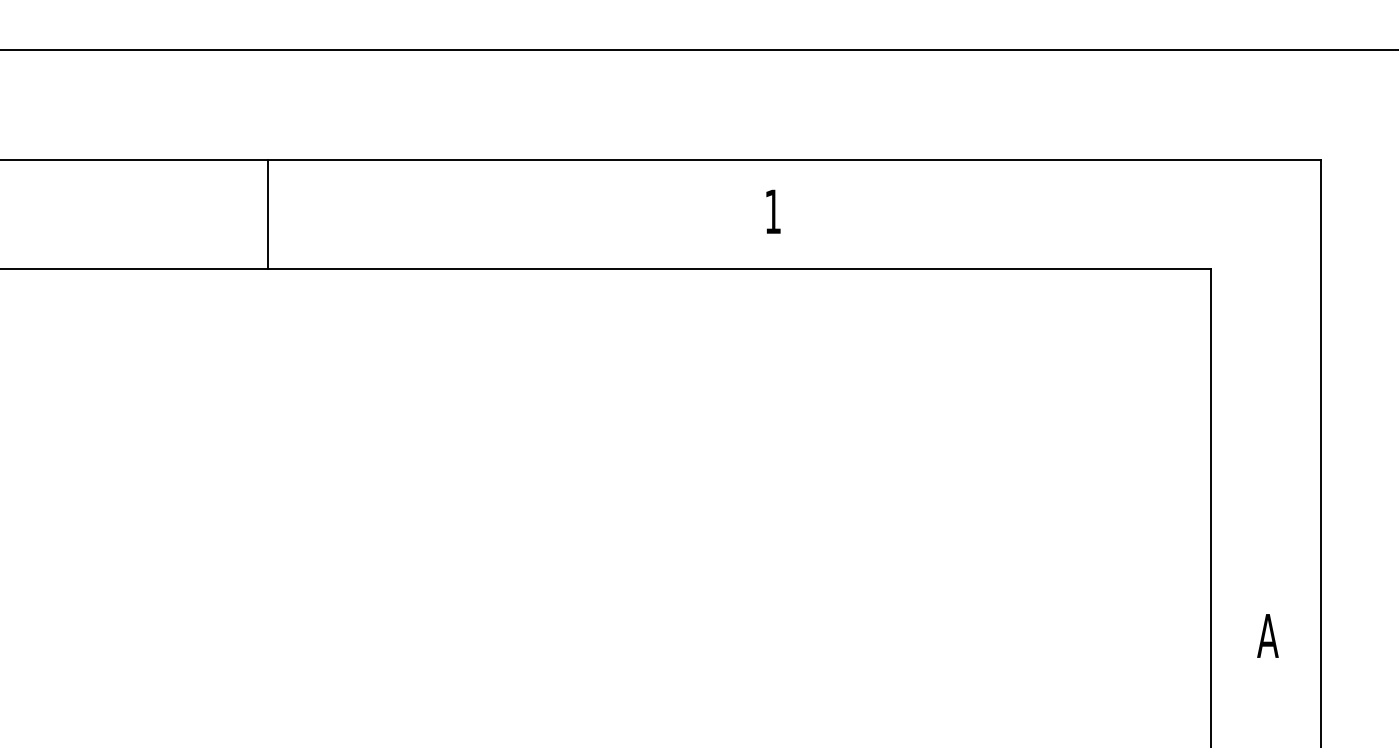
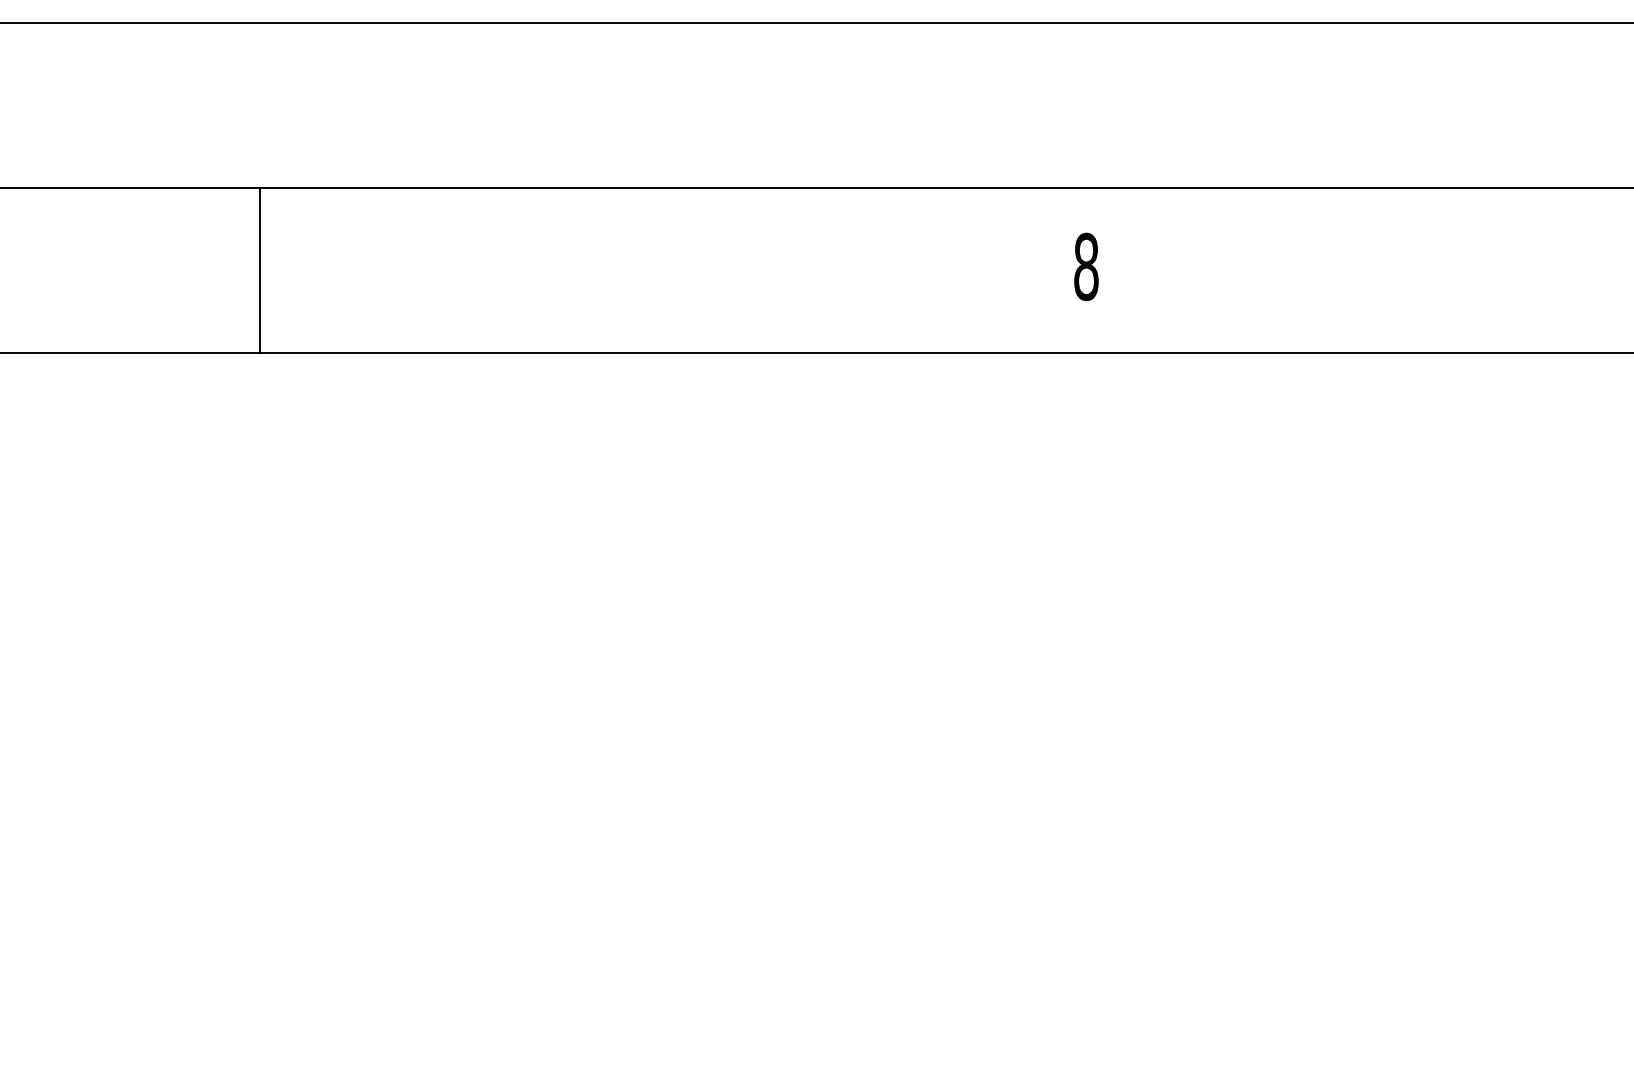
text: (773, 211) -> (1086, 266), 1 -> 8
line: (268, 214) -> (261, 271), moved

